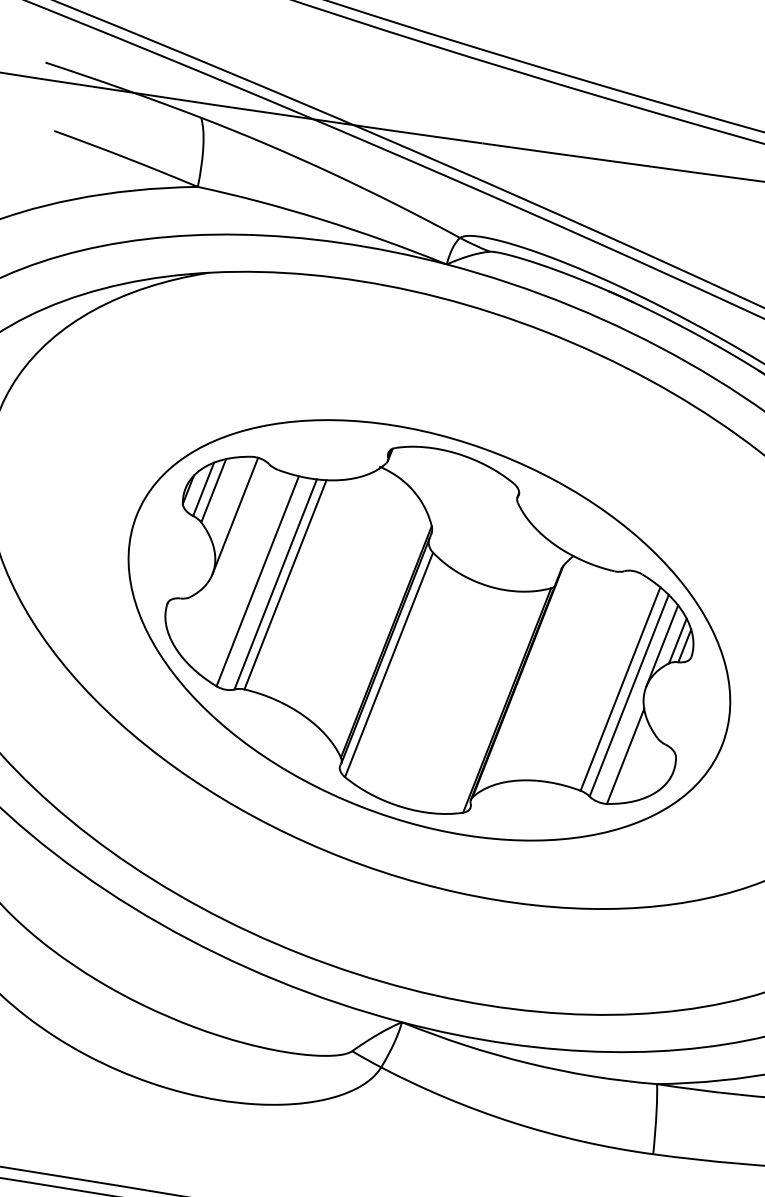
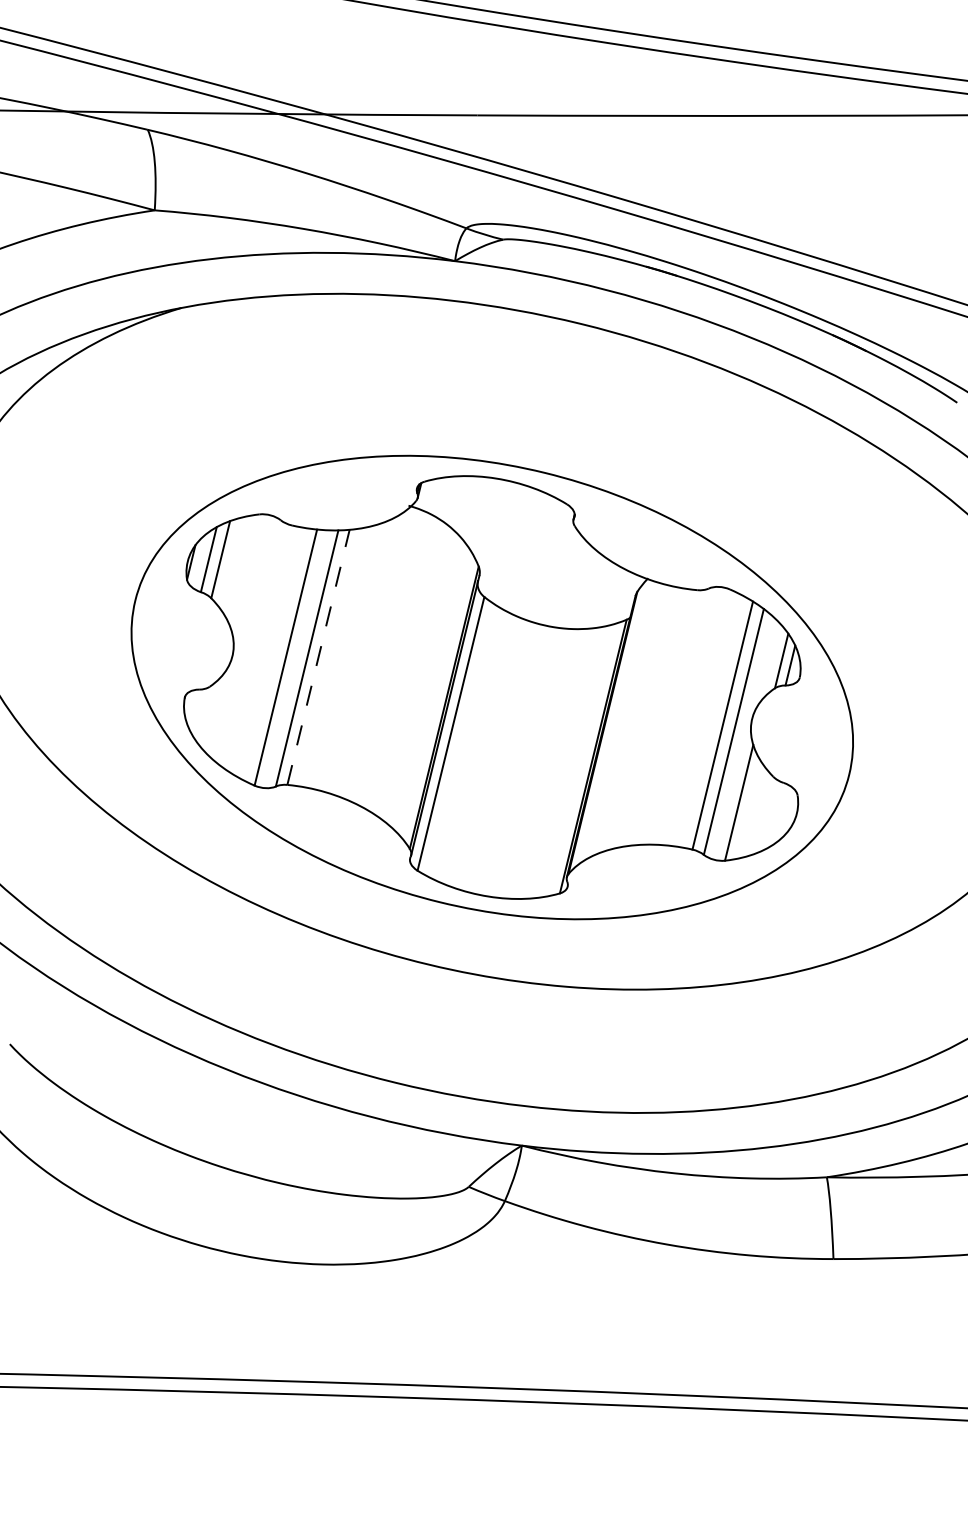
line: (235, 515) -> (249, 585), removed
line: (285, 584) -> (318, 656), solid -> dashed
line: (662, 645) -> (764, 668), removed

